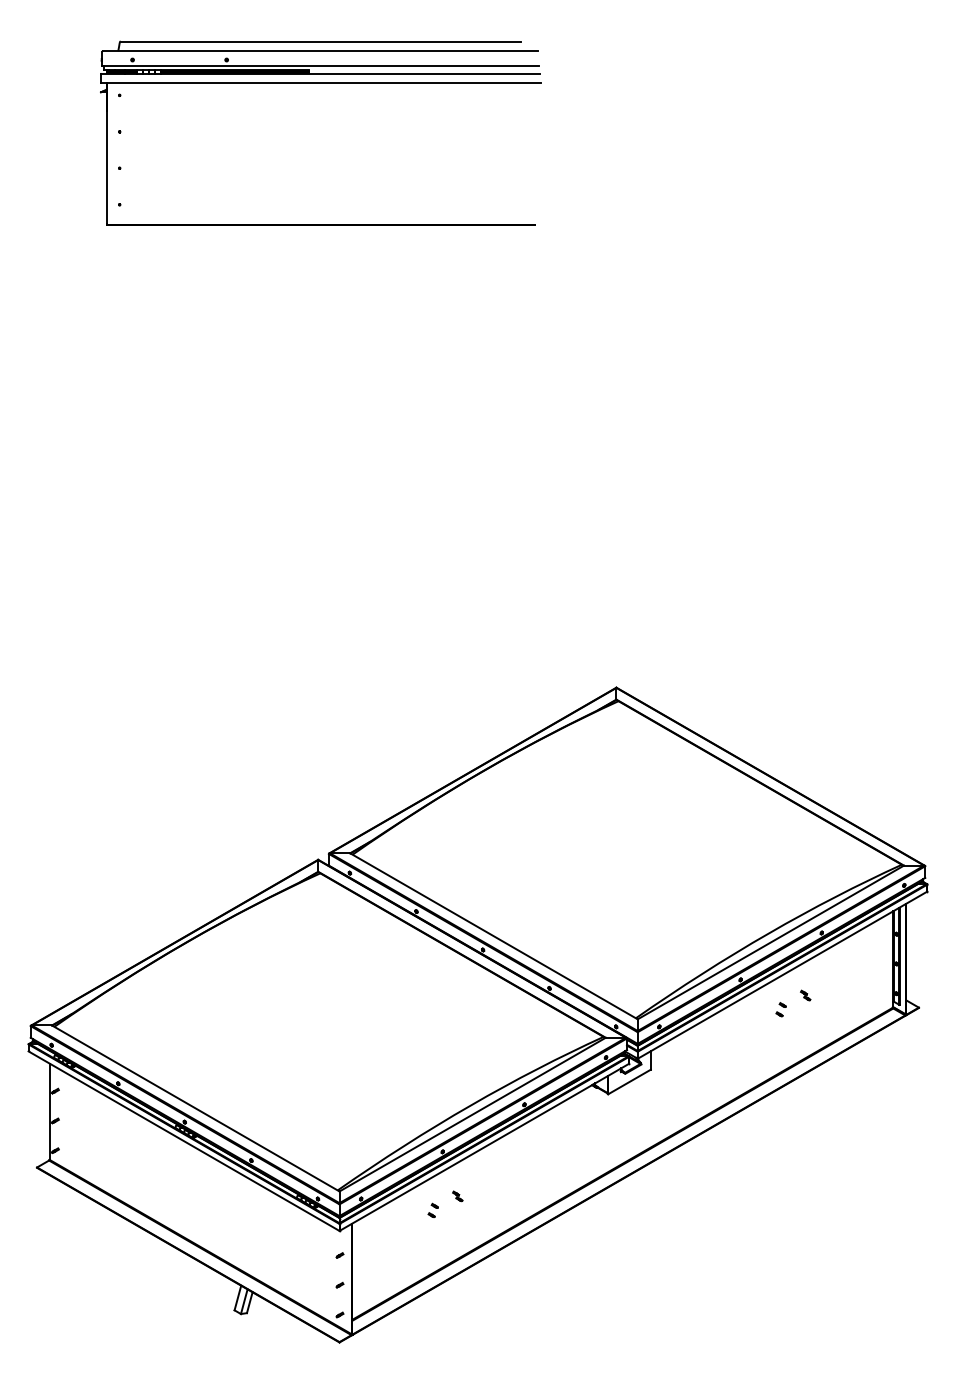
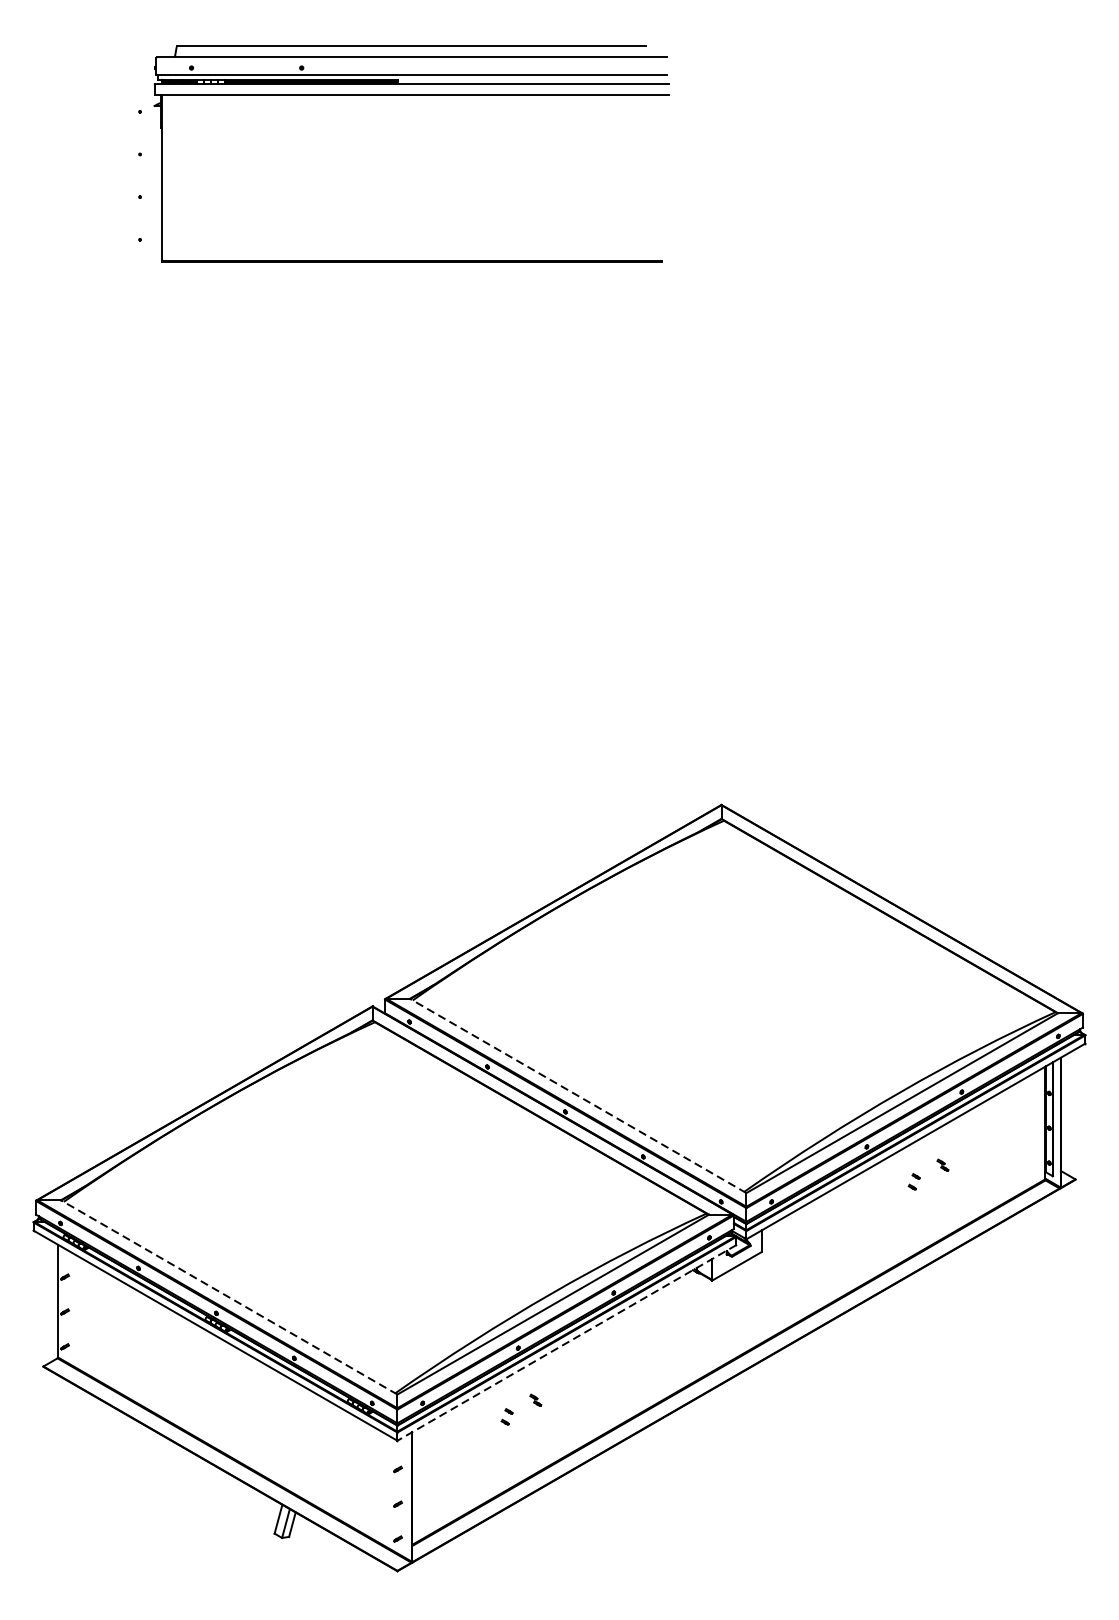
part: (320, 83) -> (411, 95), moved
line: (493, 936) -> (577, 1096), solid -> dashed
line: (195, 1108) -> (228, 1297), solid -> dashed
line: (483, 1147) -> (565, 1343), solid -> dashed

